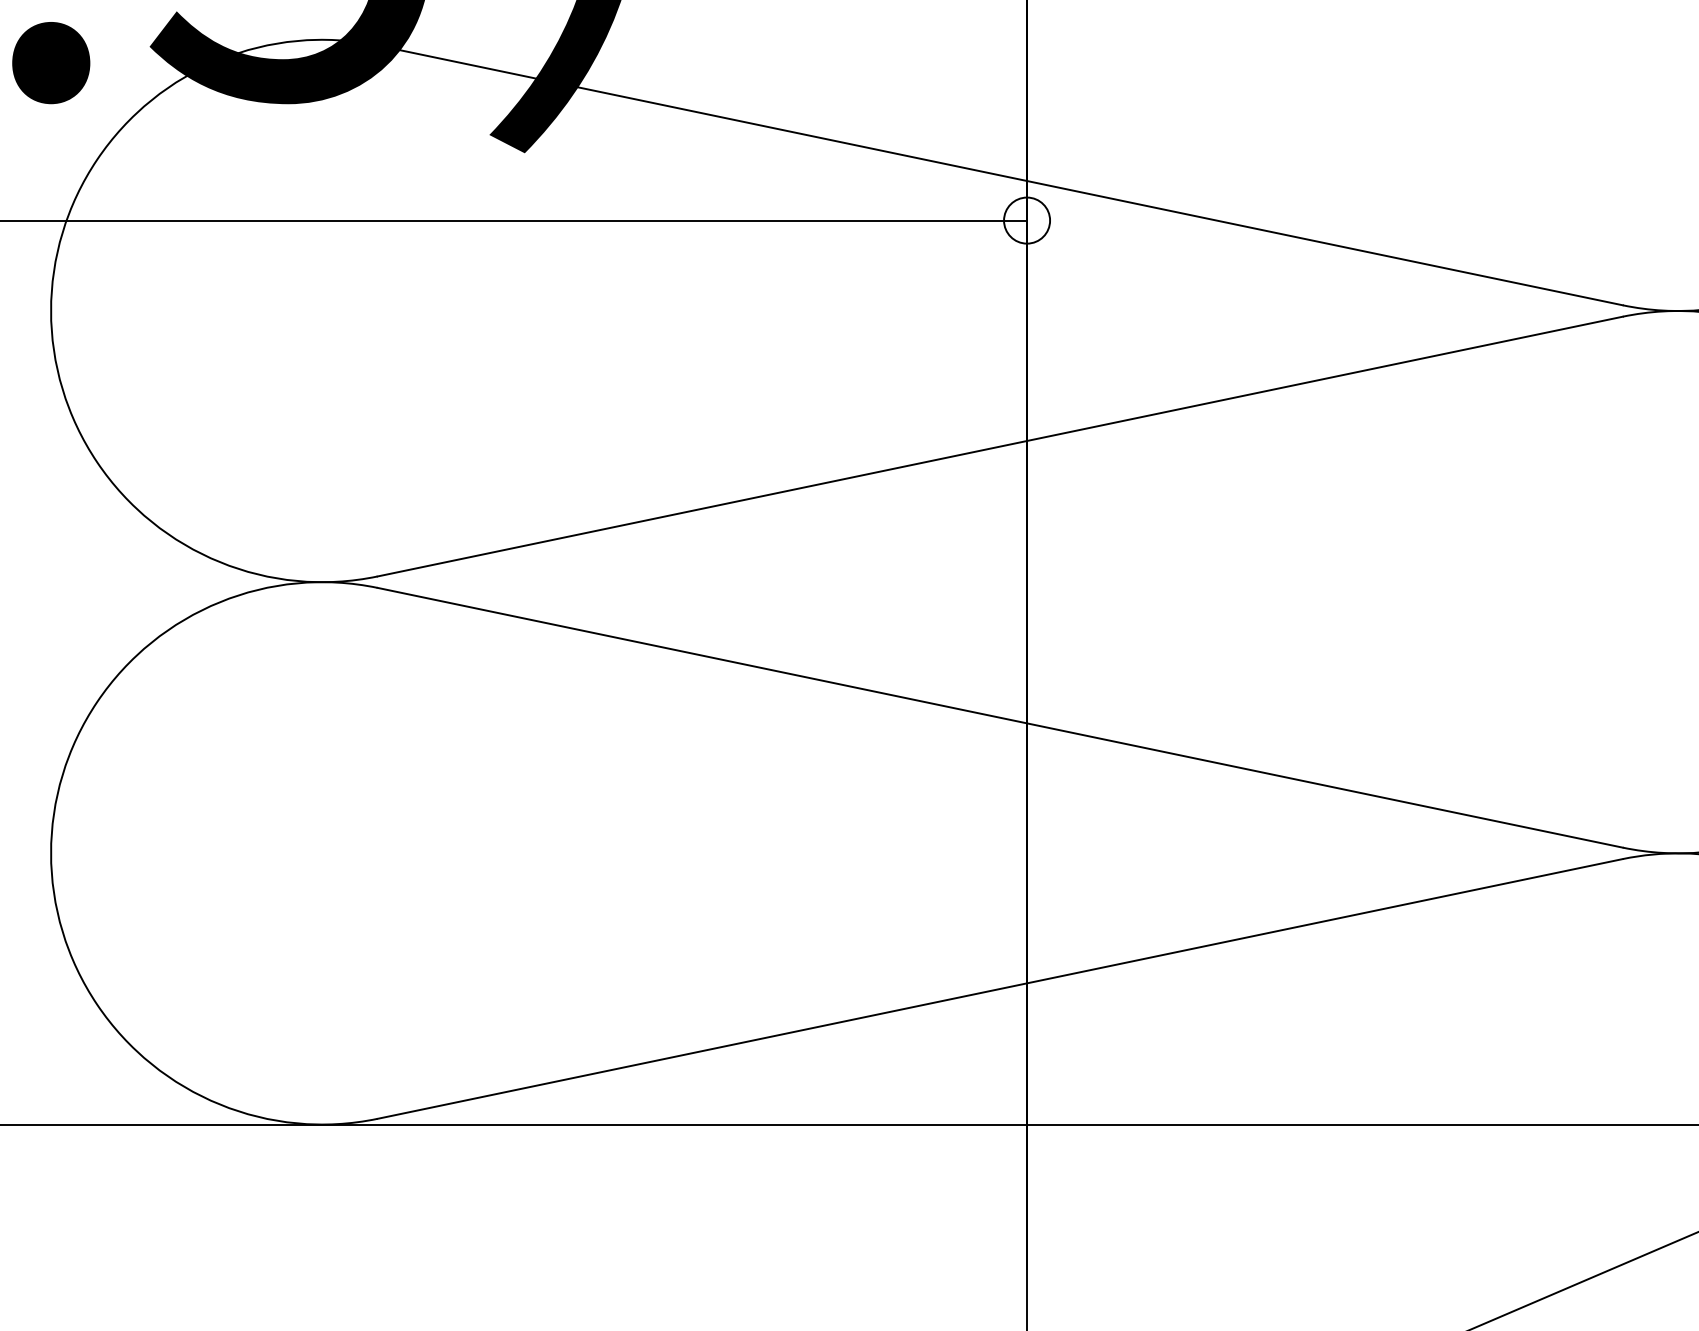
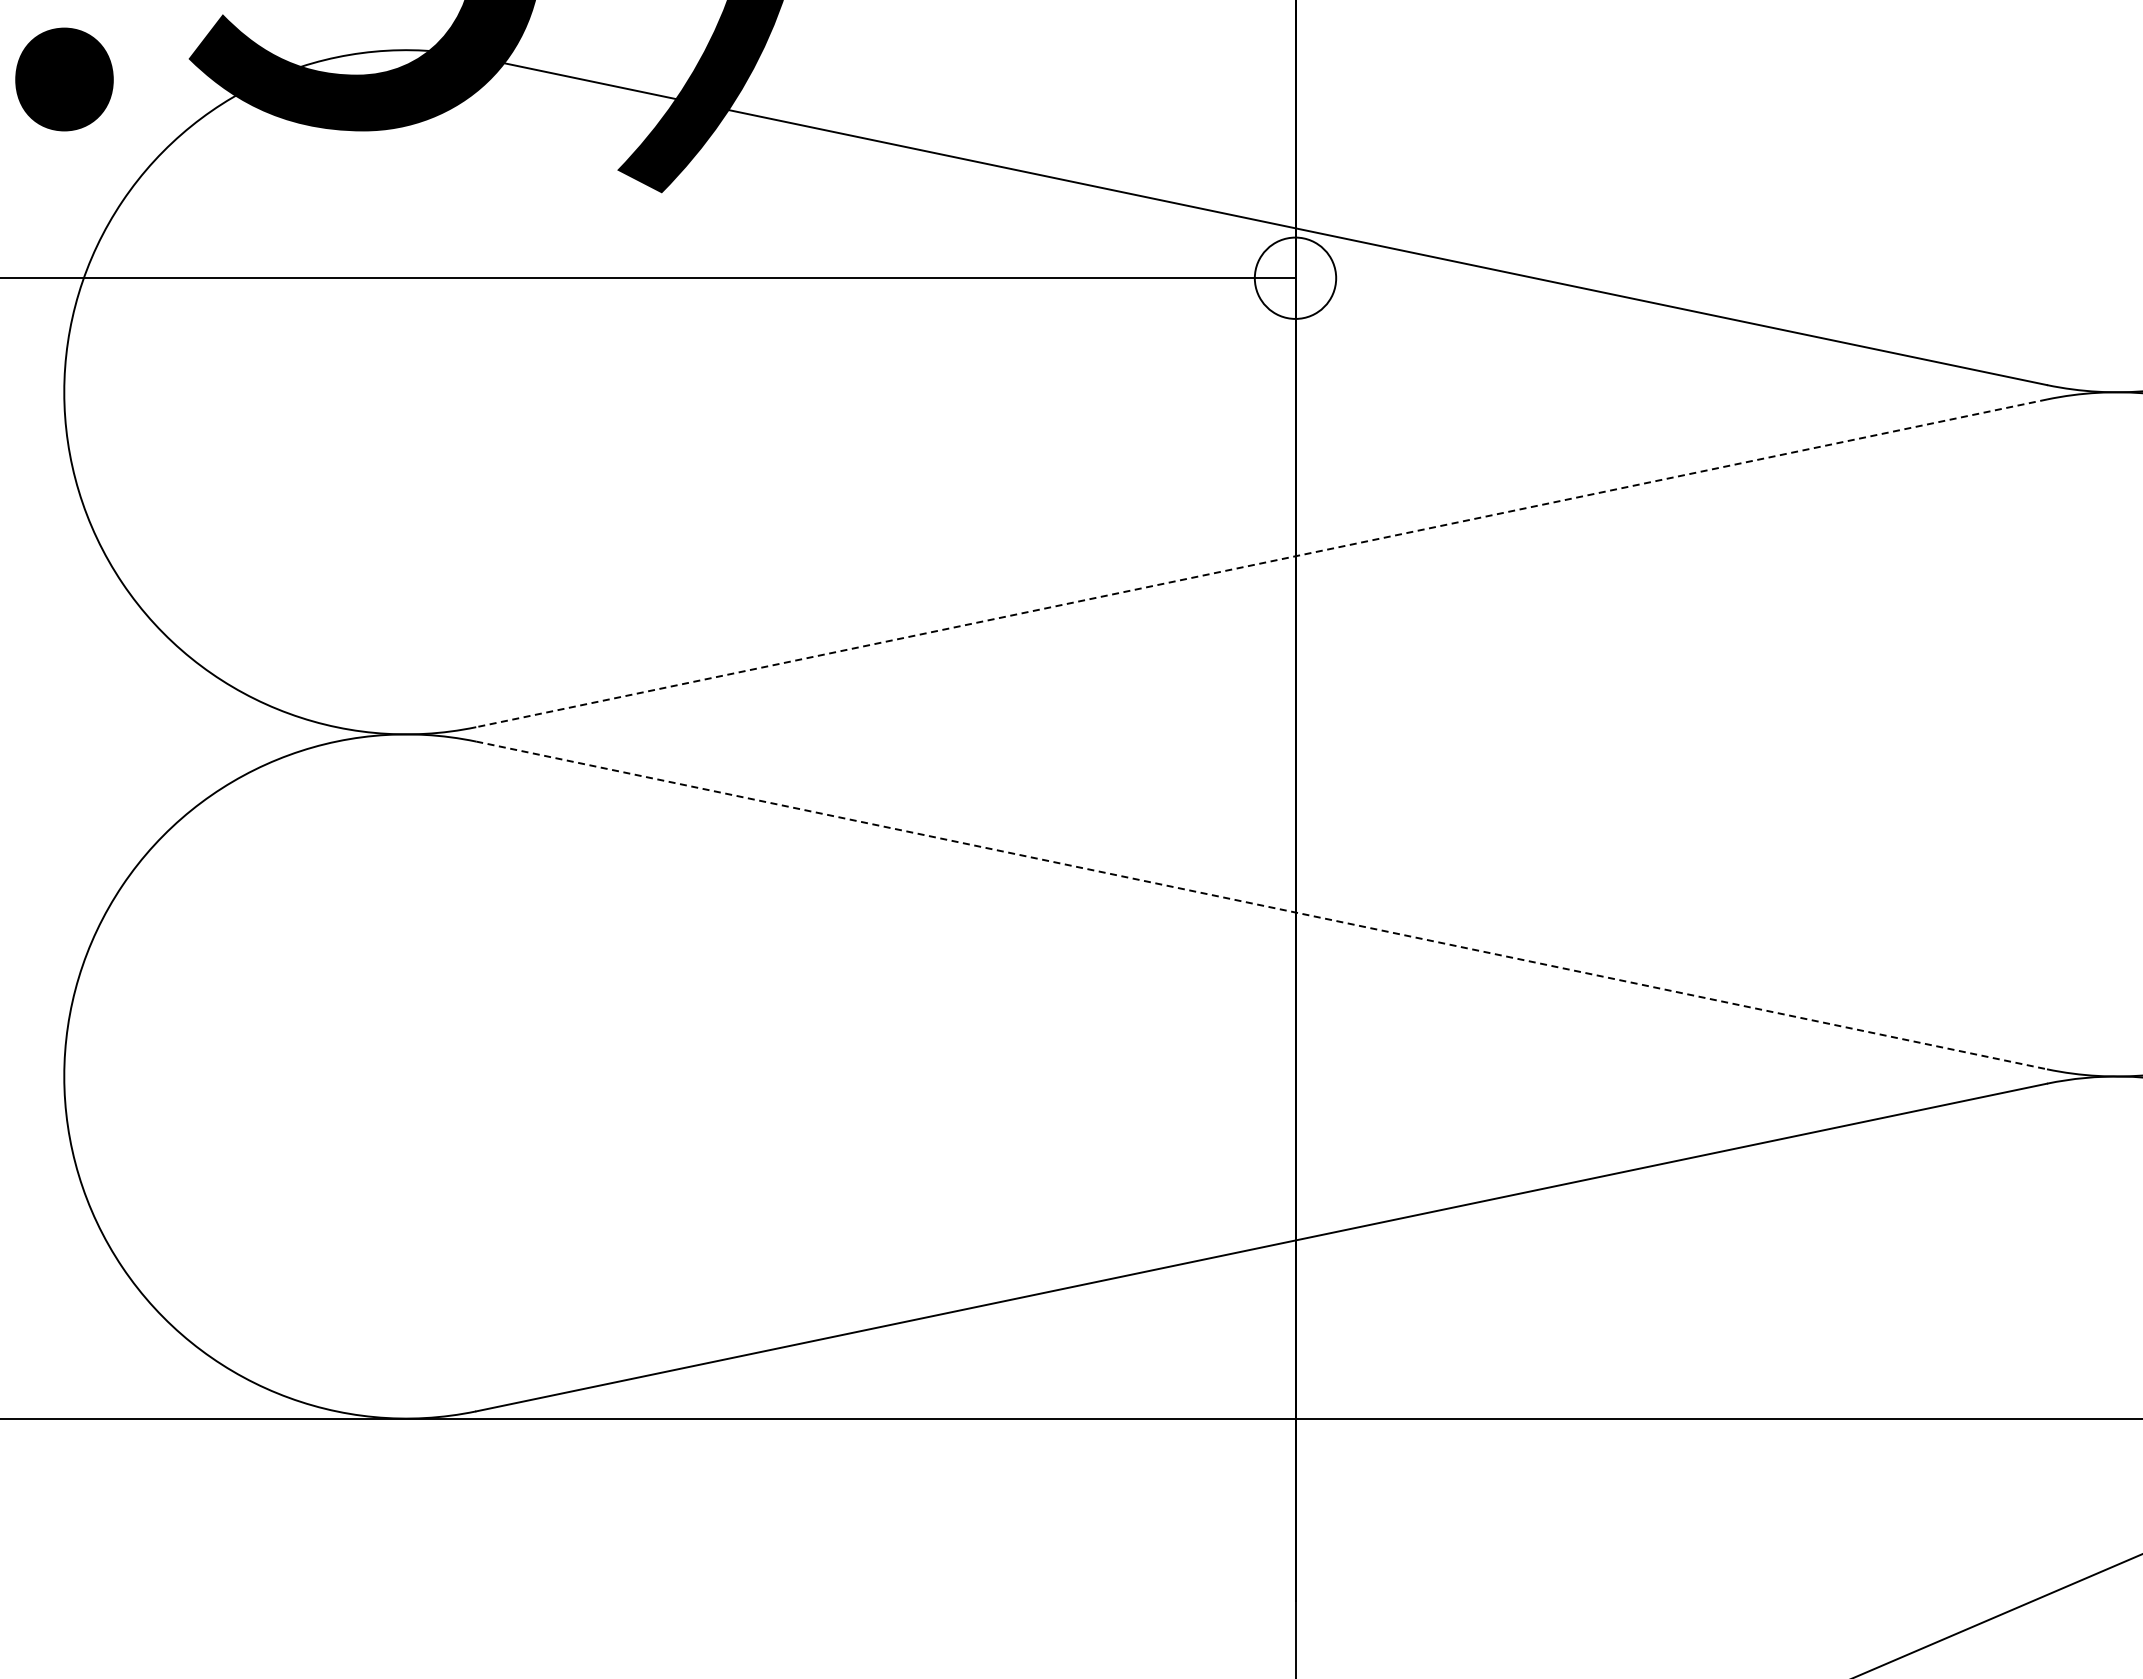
circle: (1027, 220) -> (1295, 278), size x1.4
line: (1000, 446) -> (1261, 563), solid -> dashed
line: (1000, 717) -> (1262, 905), solid -> dashed

